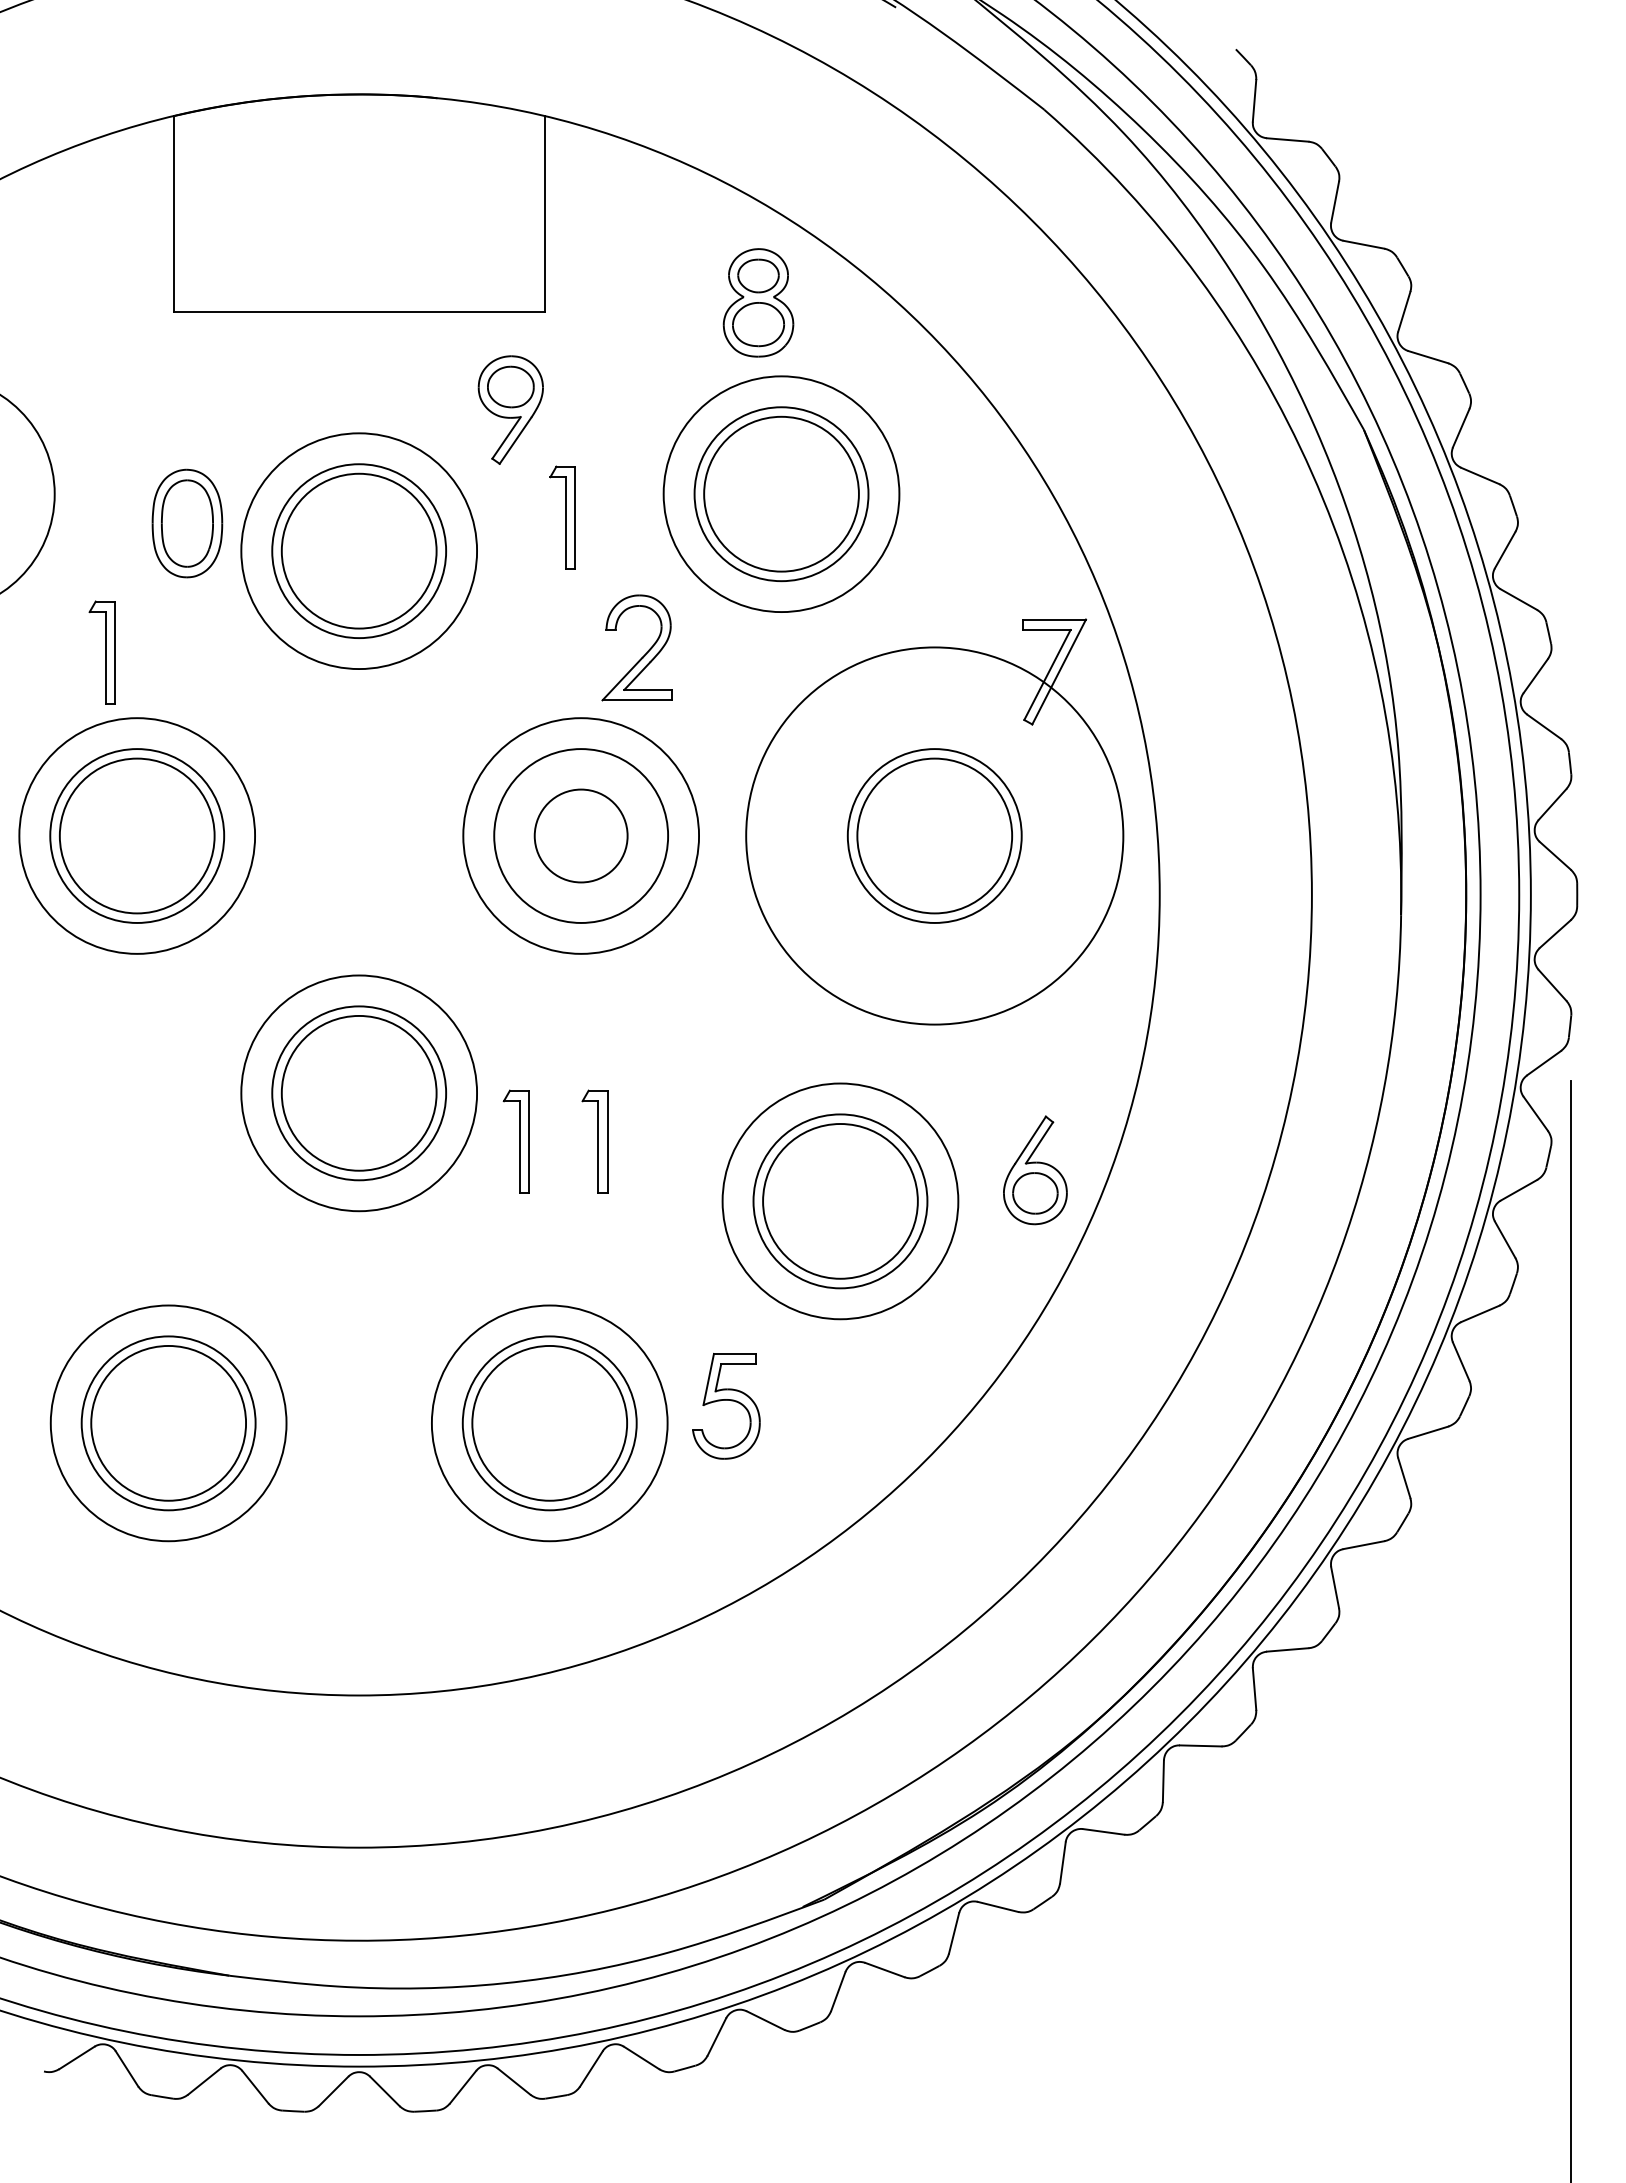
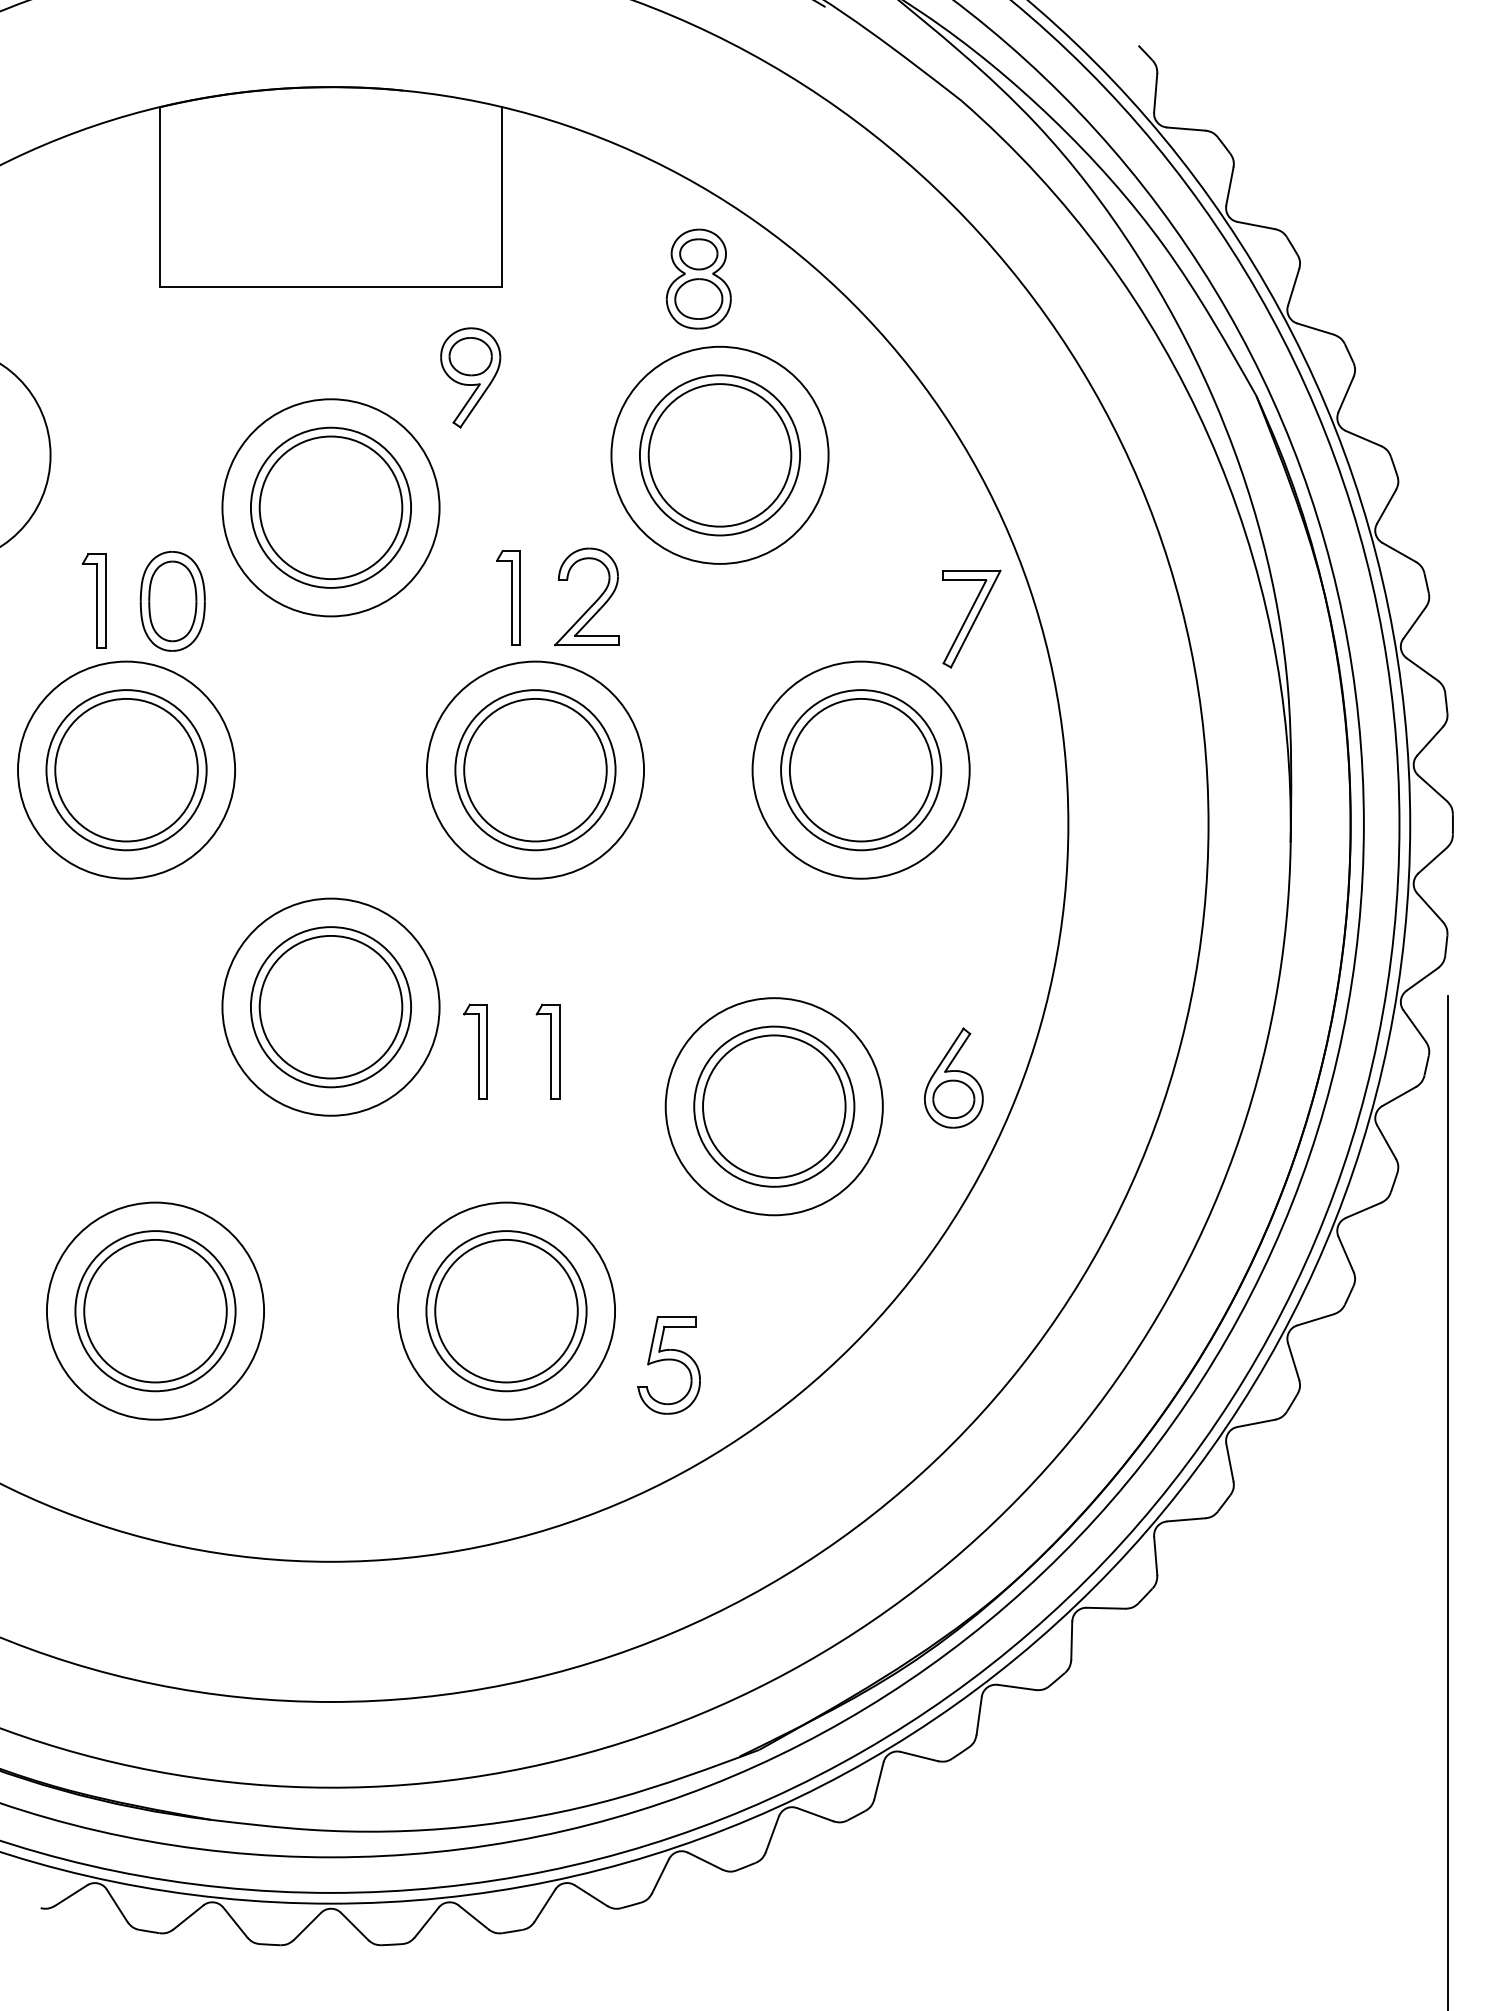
part: (562, 517) -> (508, 597), moved
part: (187, 523) -> (172, 601), moved
circle: (581, 835) -> (535, 769), size x1.67
circle: (934, 835) -> (860, 769), size x0.62
part: (725, 1406) -> (668, 1365), moved

